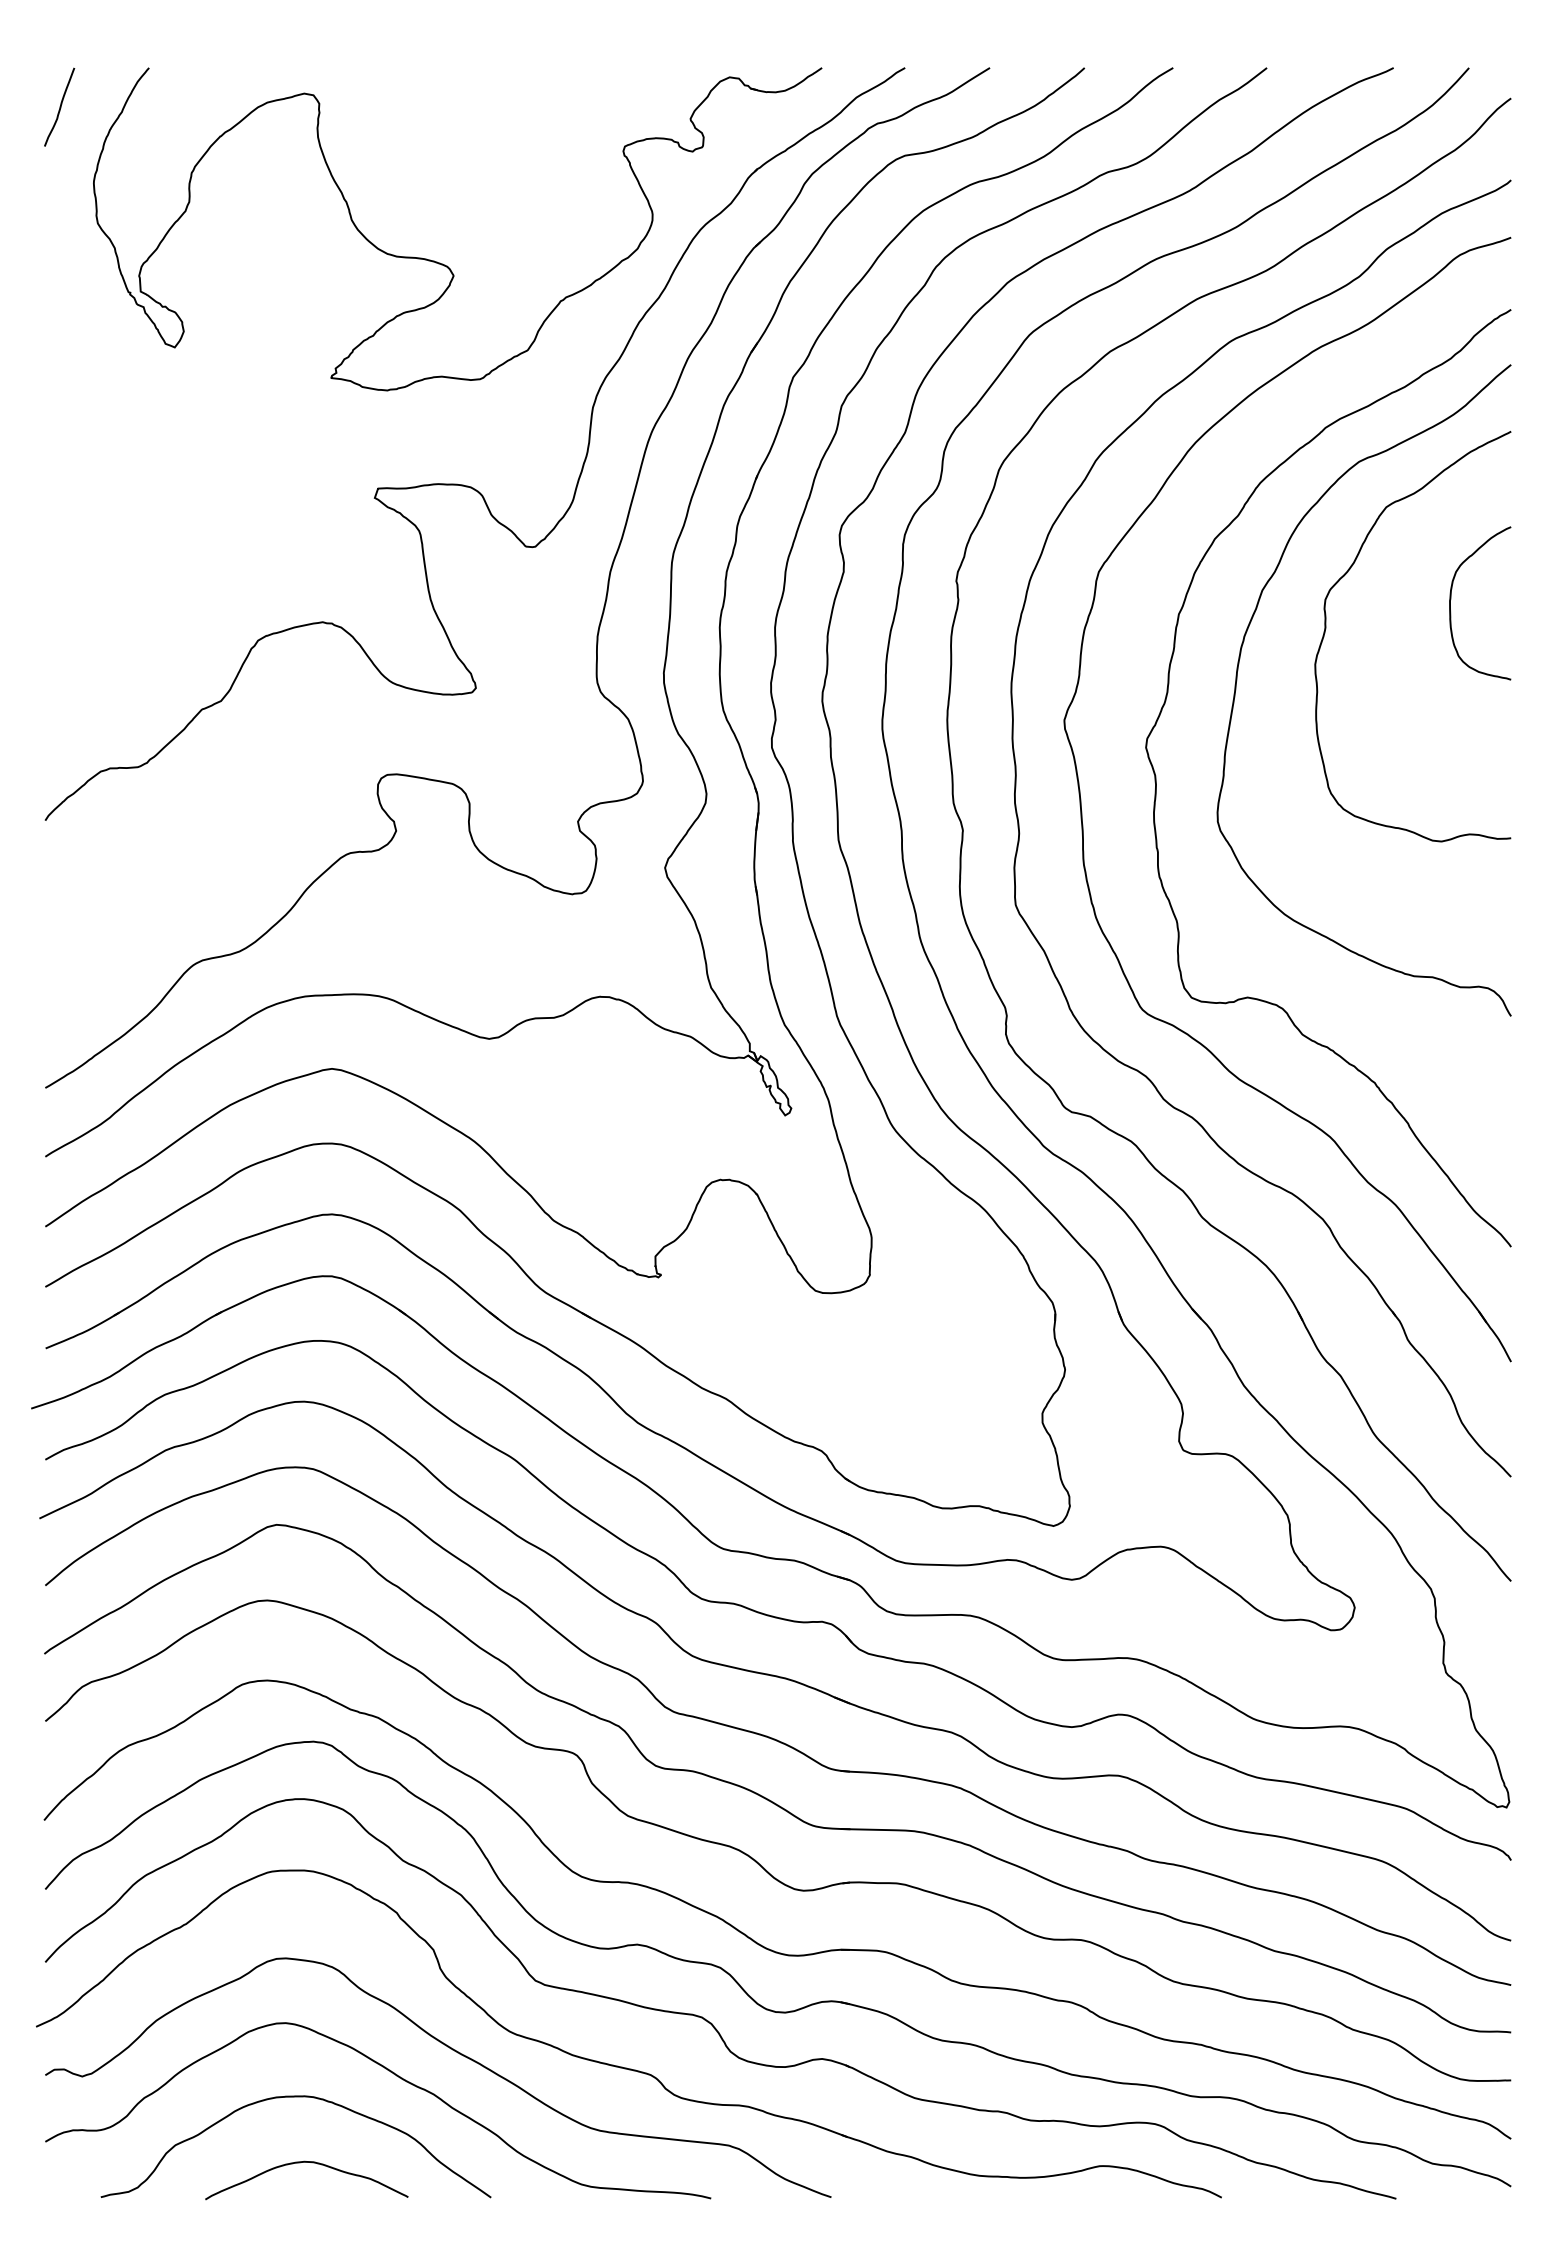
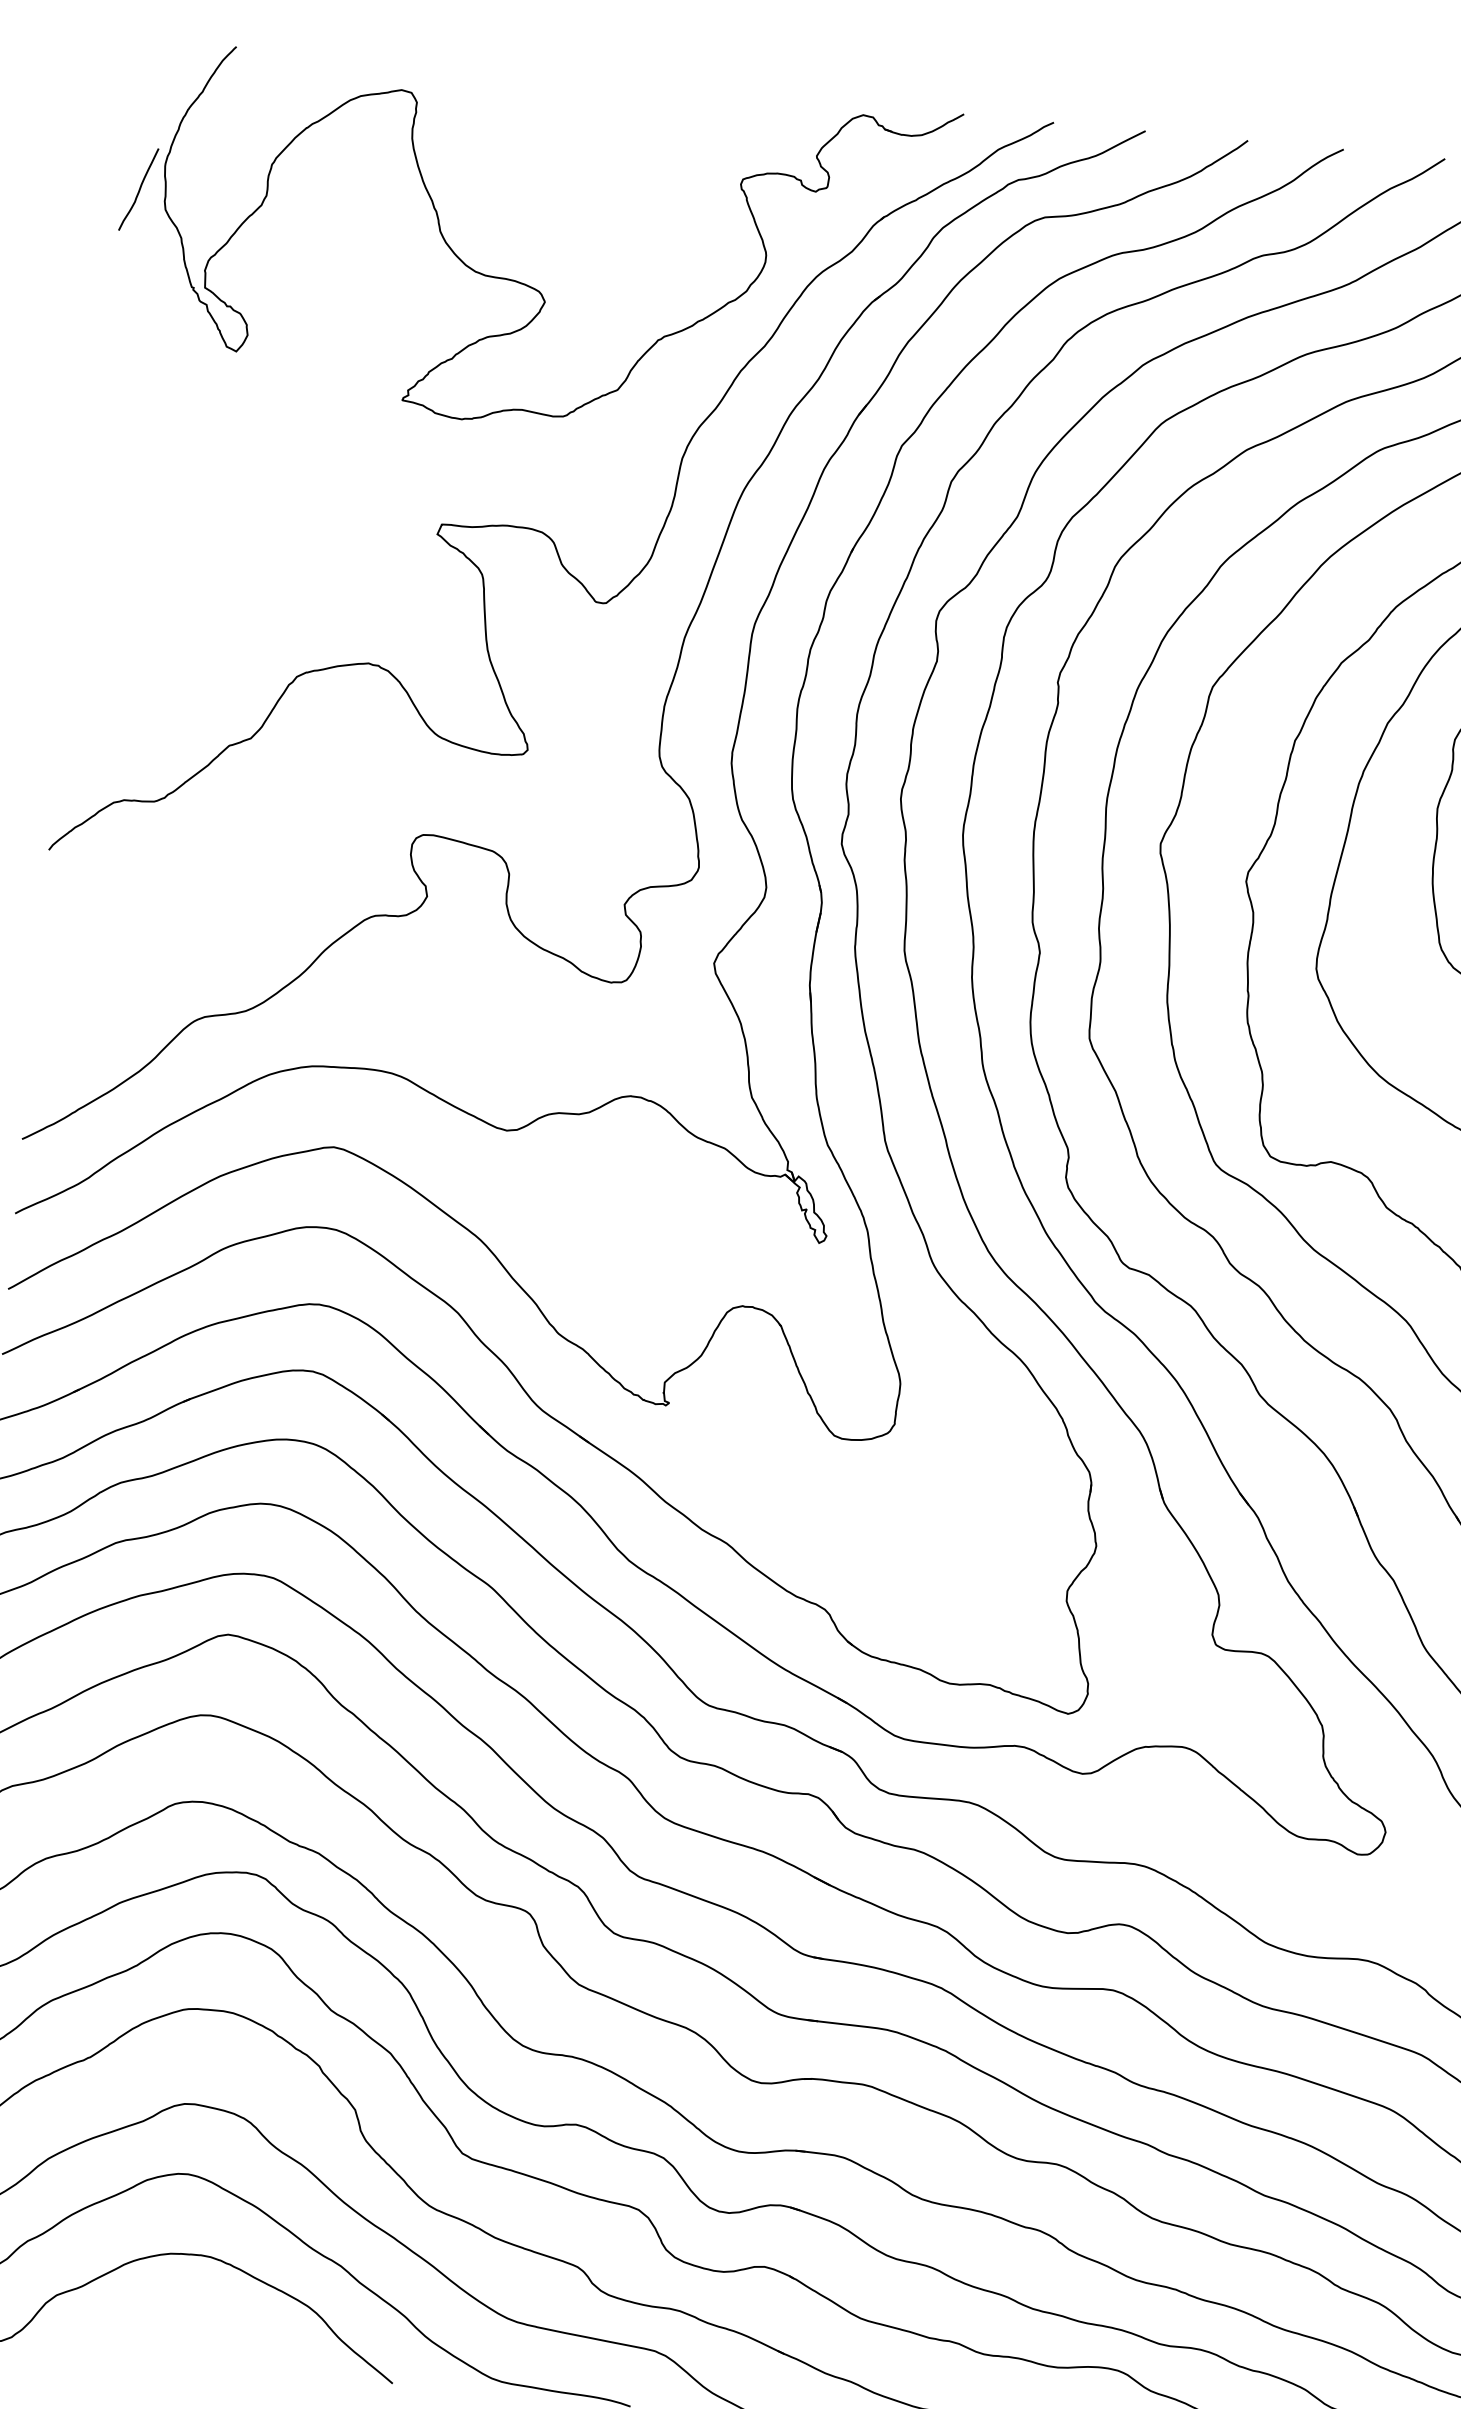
curve: (59, 106) -> (138, 188), moved
curve: (306, 2162) -> (196, 2327), removed

